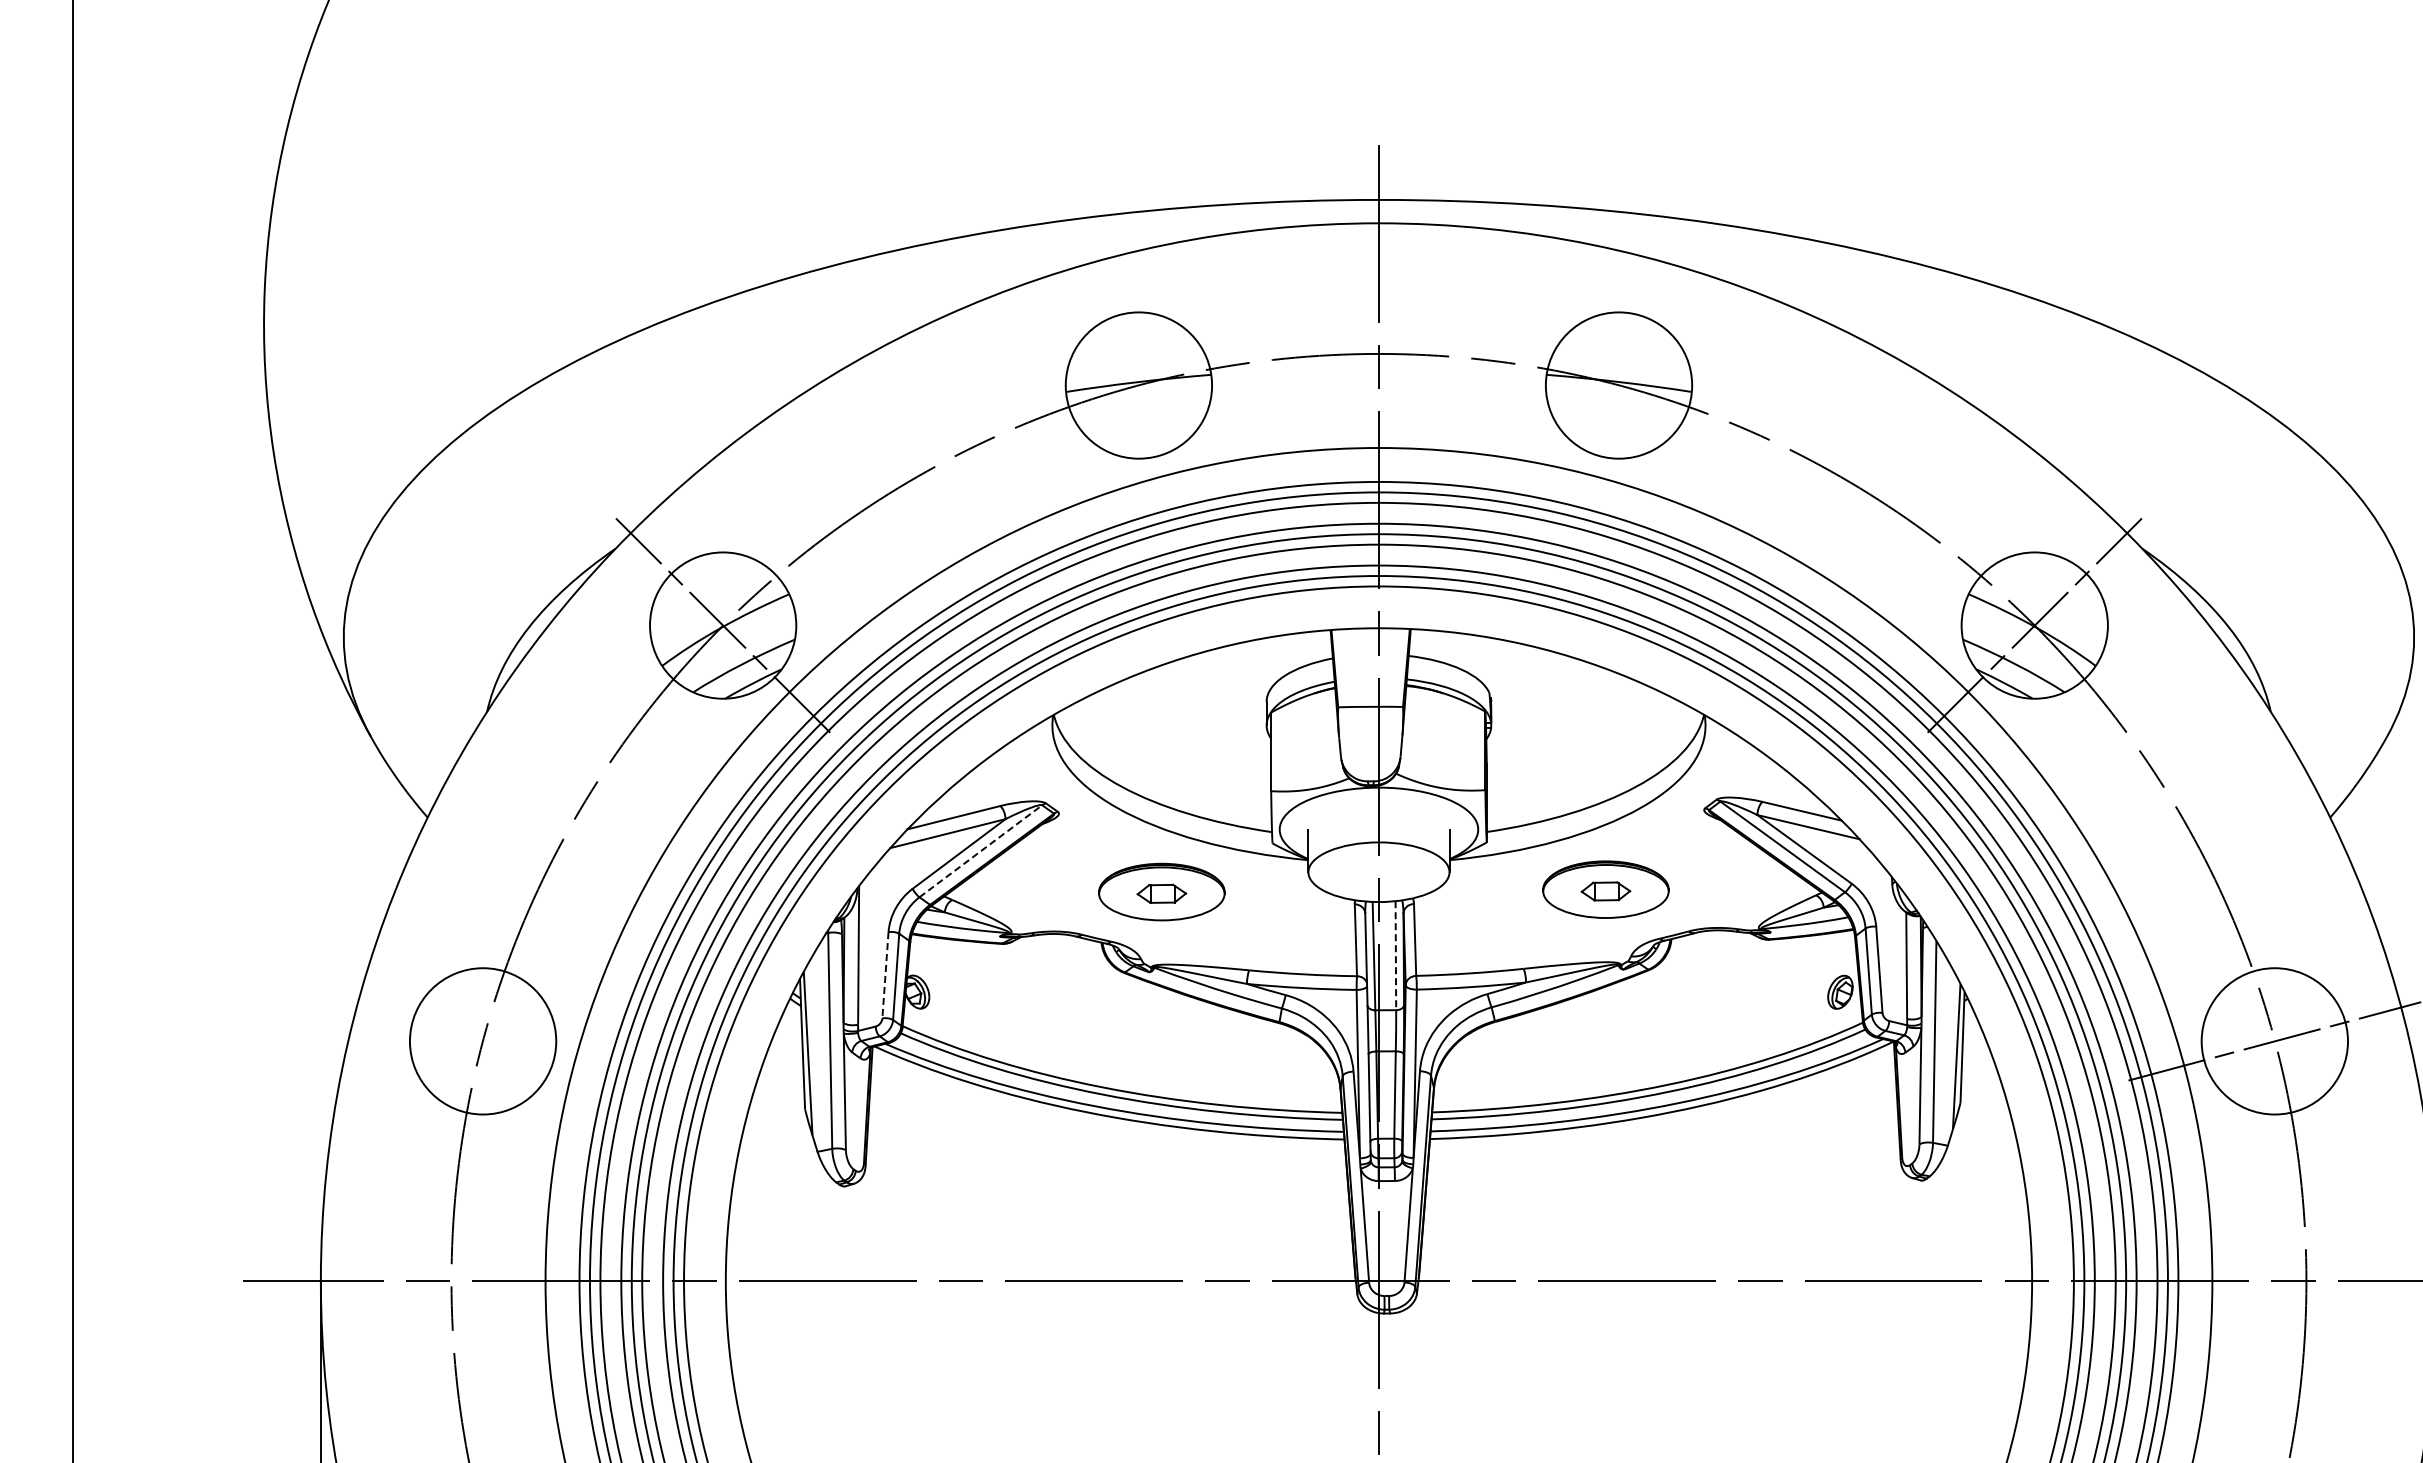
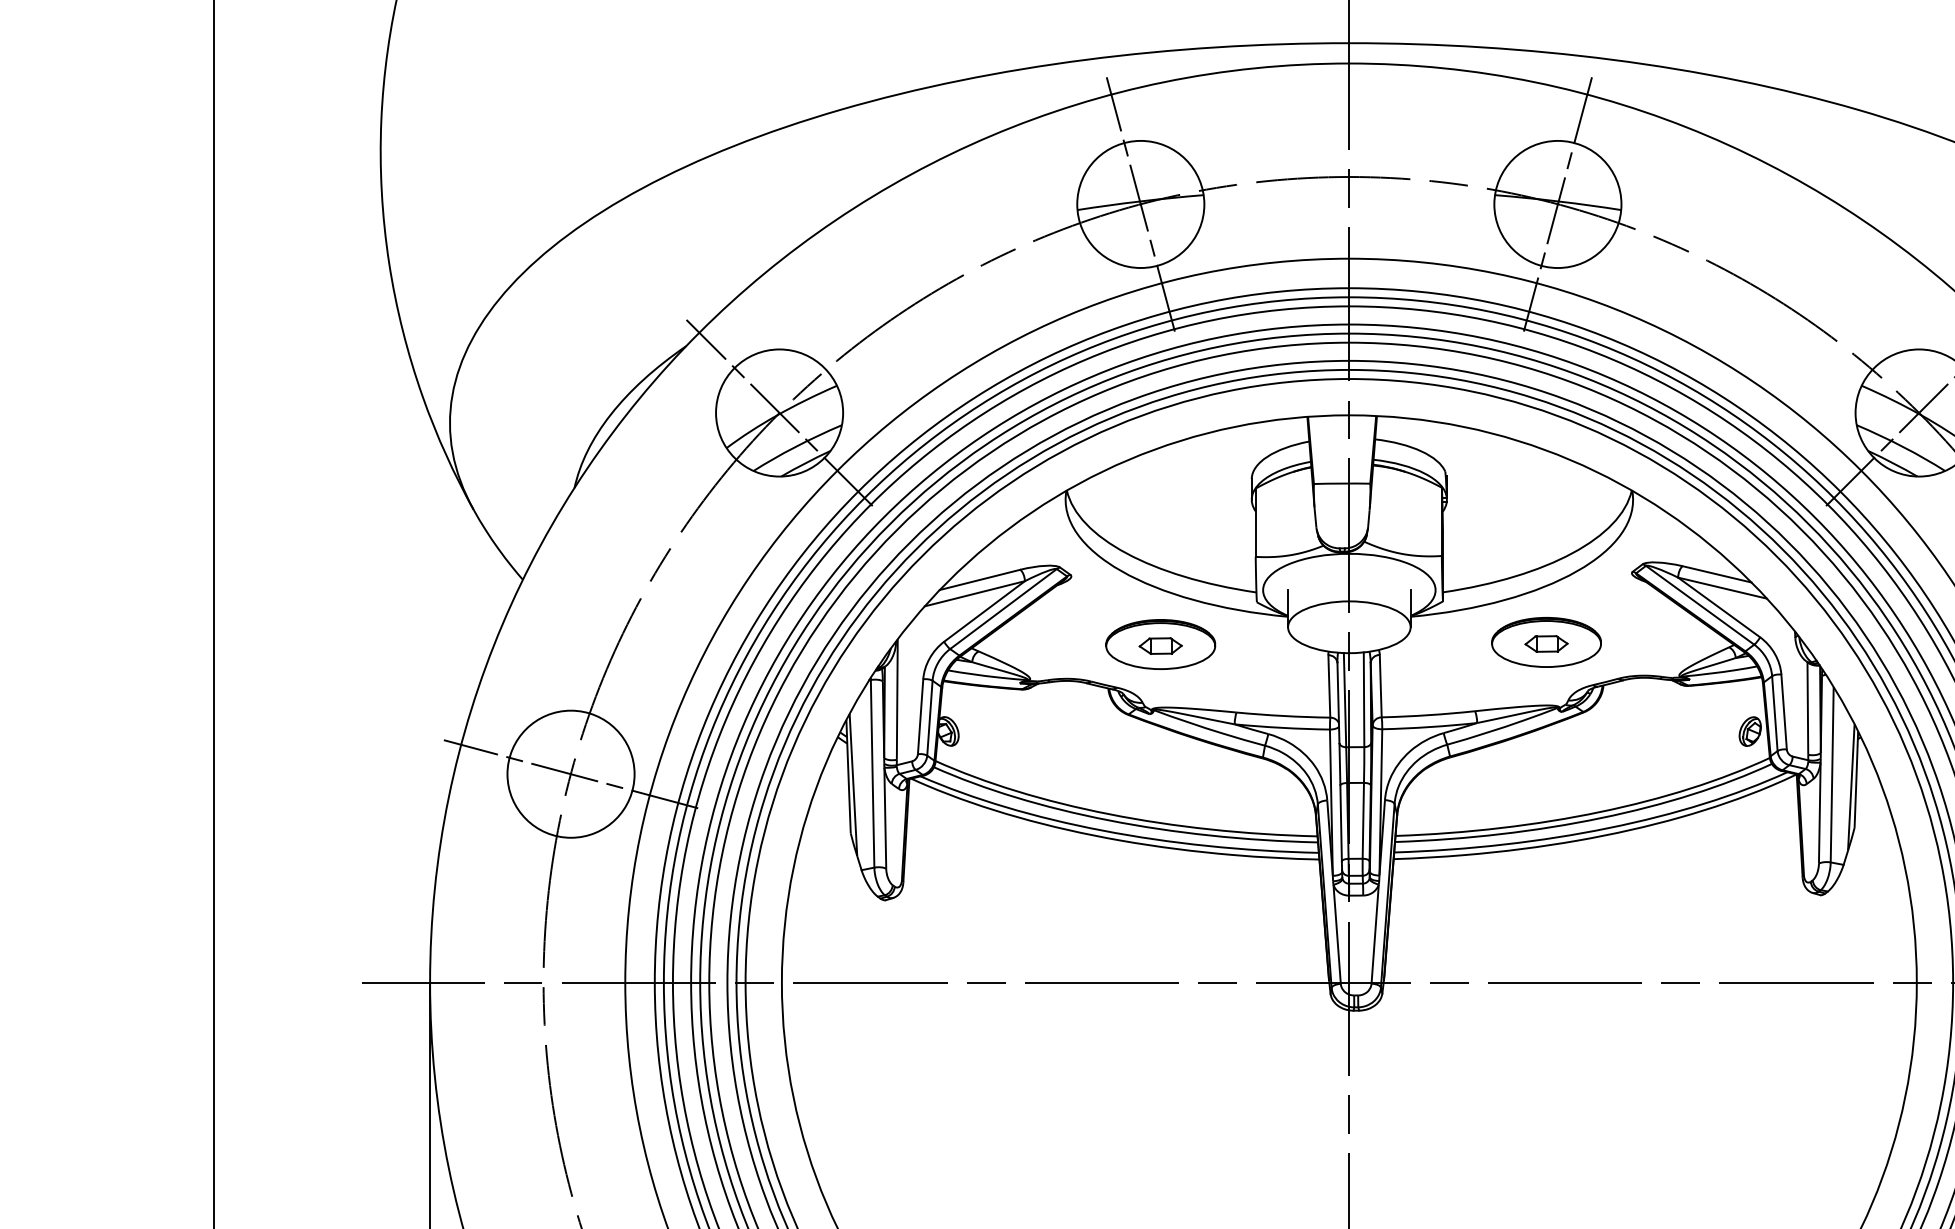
line: (1138, 385) -> (1140, 204), added
line: (1618, 385) -> (1557, 204), added
line: (980, 851) -> (1003, 609), dashed -> solid
line: (1395, 956) -> (1363, 700), dashed -> solid
line: (885, 975) -> (920, 717), dashed -> solid
line: (482, 1041) -> (570, 774), added

